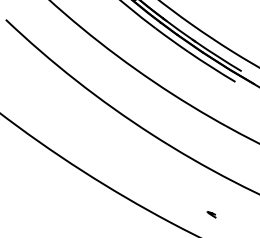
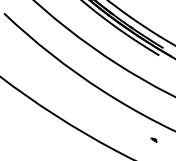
part: (210, 213) -> (153, 139), moved

